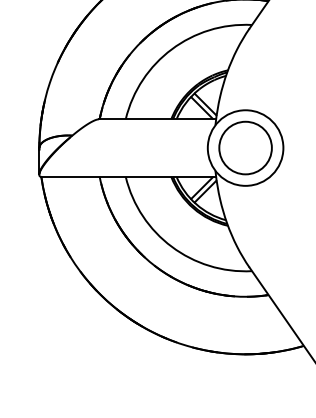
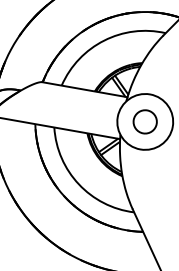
circle: (245, 147) -> (145, 121), size x0.6

